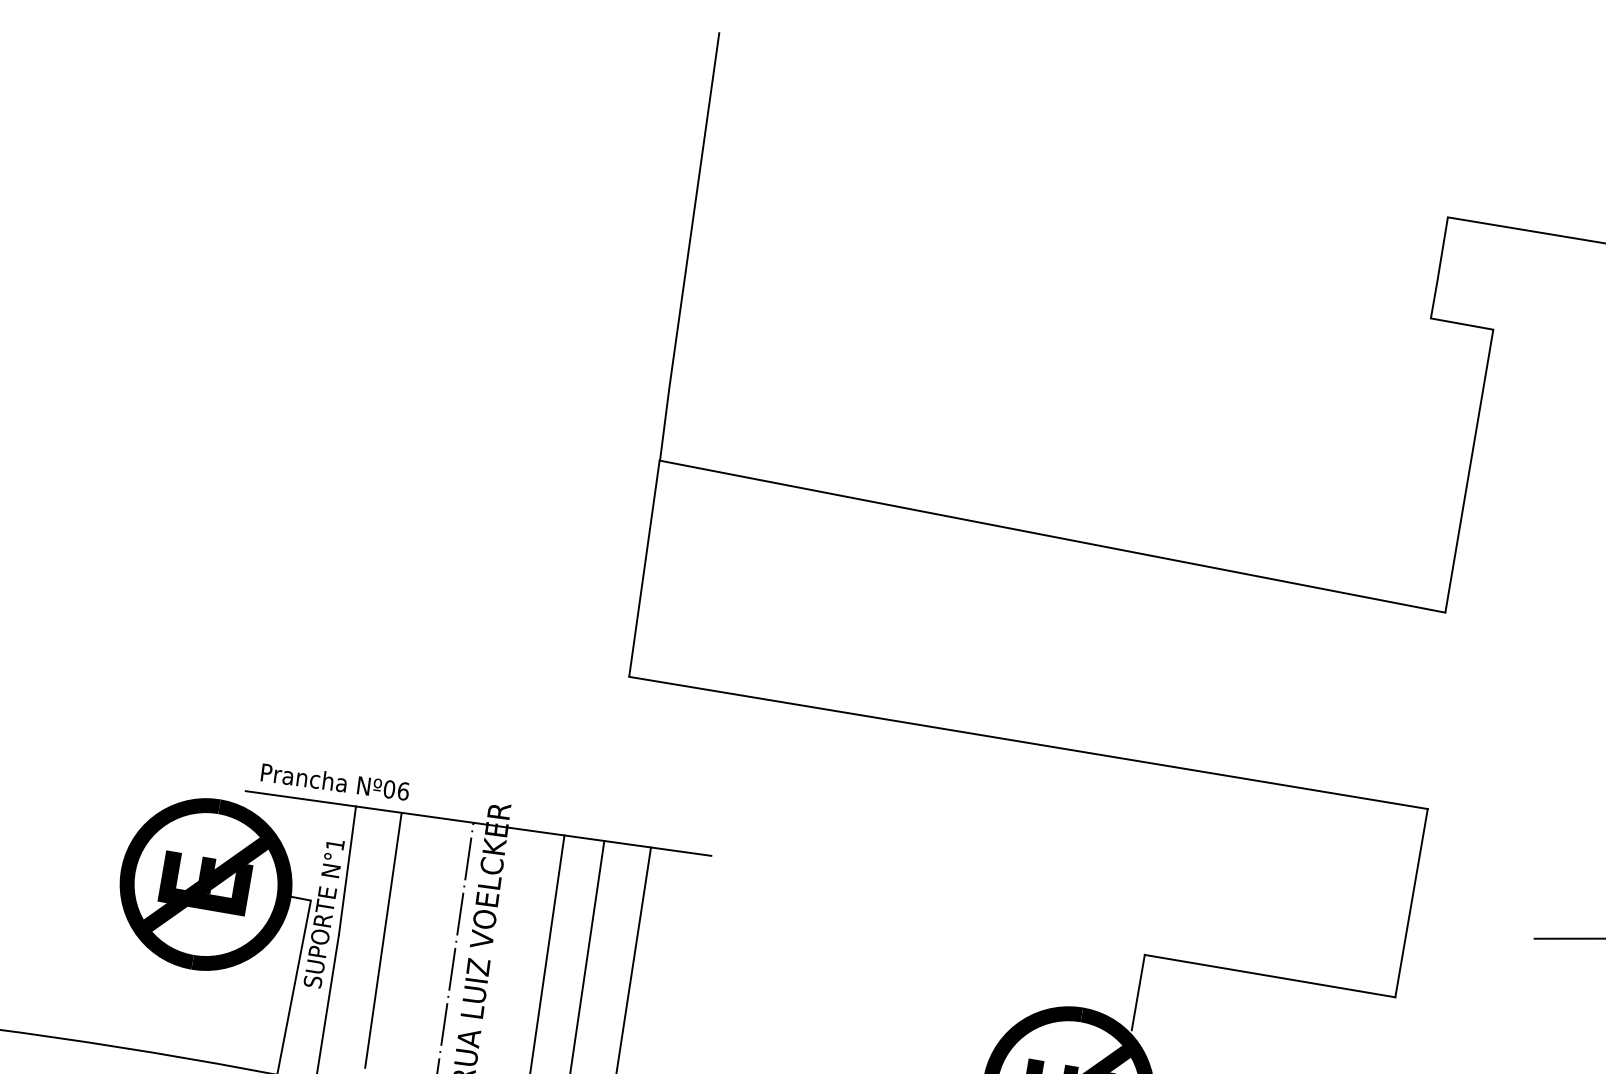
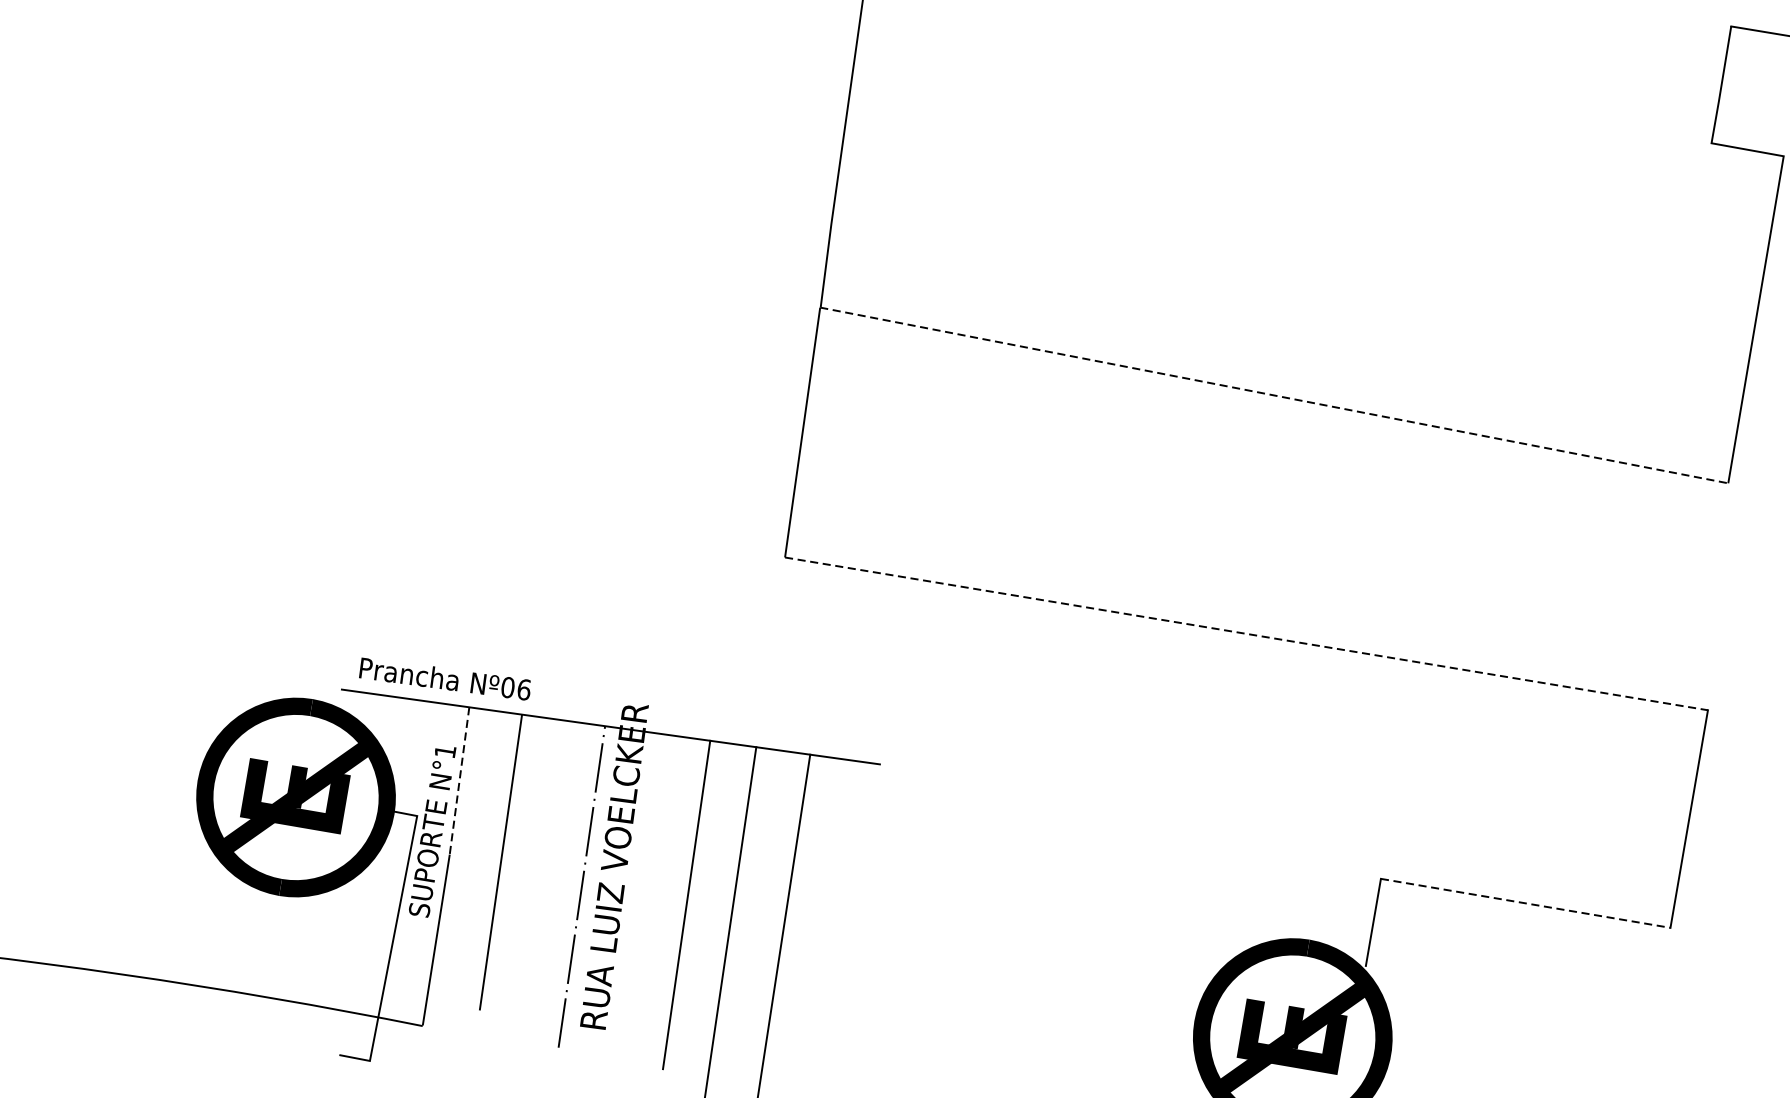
line: (1052, 536) -> (1274, 395), solid -> dashed
line: (1028, 742) -> (1246, 633), solid -> dashed
line: (347, 870) -> (459, 781), solid -> dashed
line: (1270, 976) -> (1526, 903), solid -> dashed

